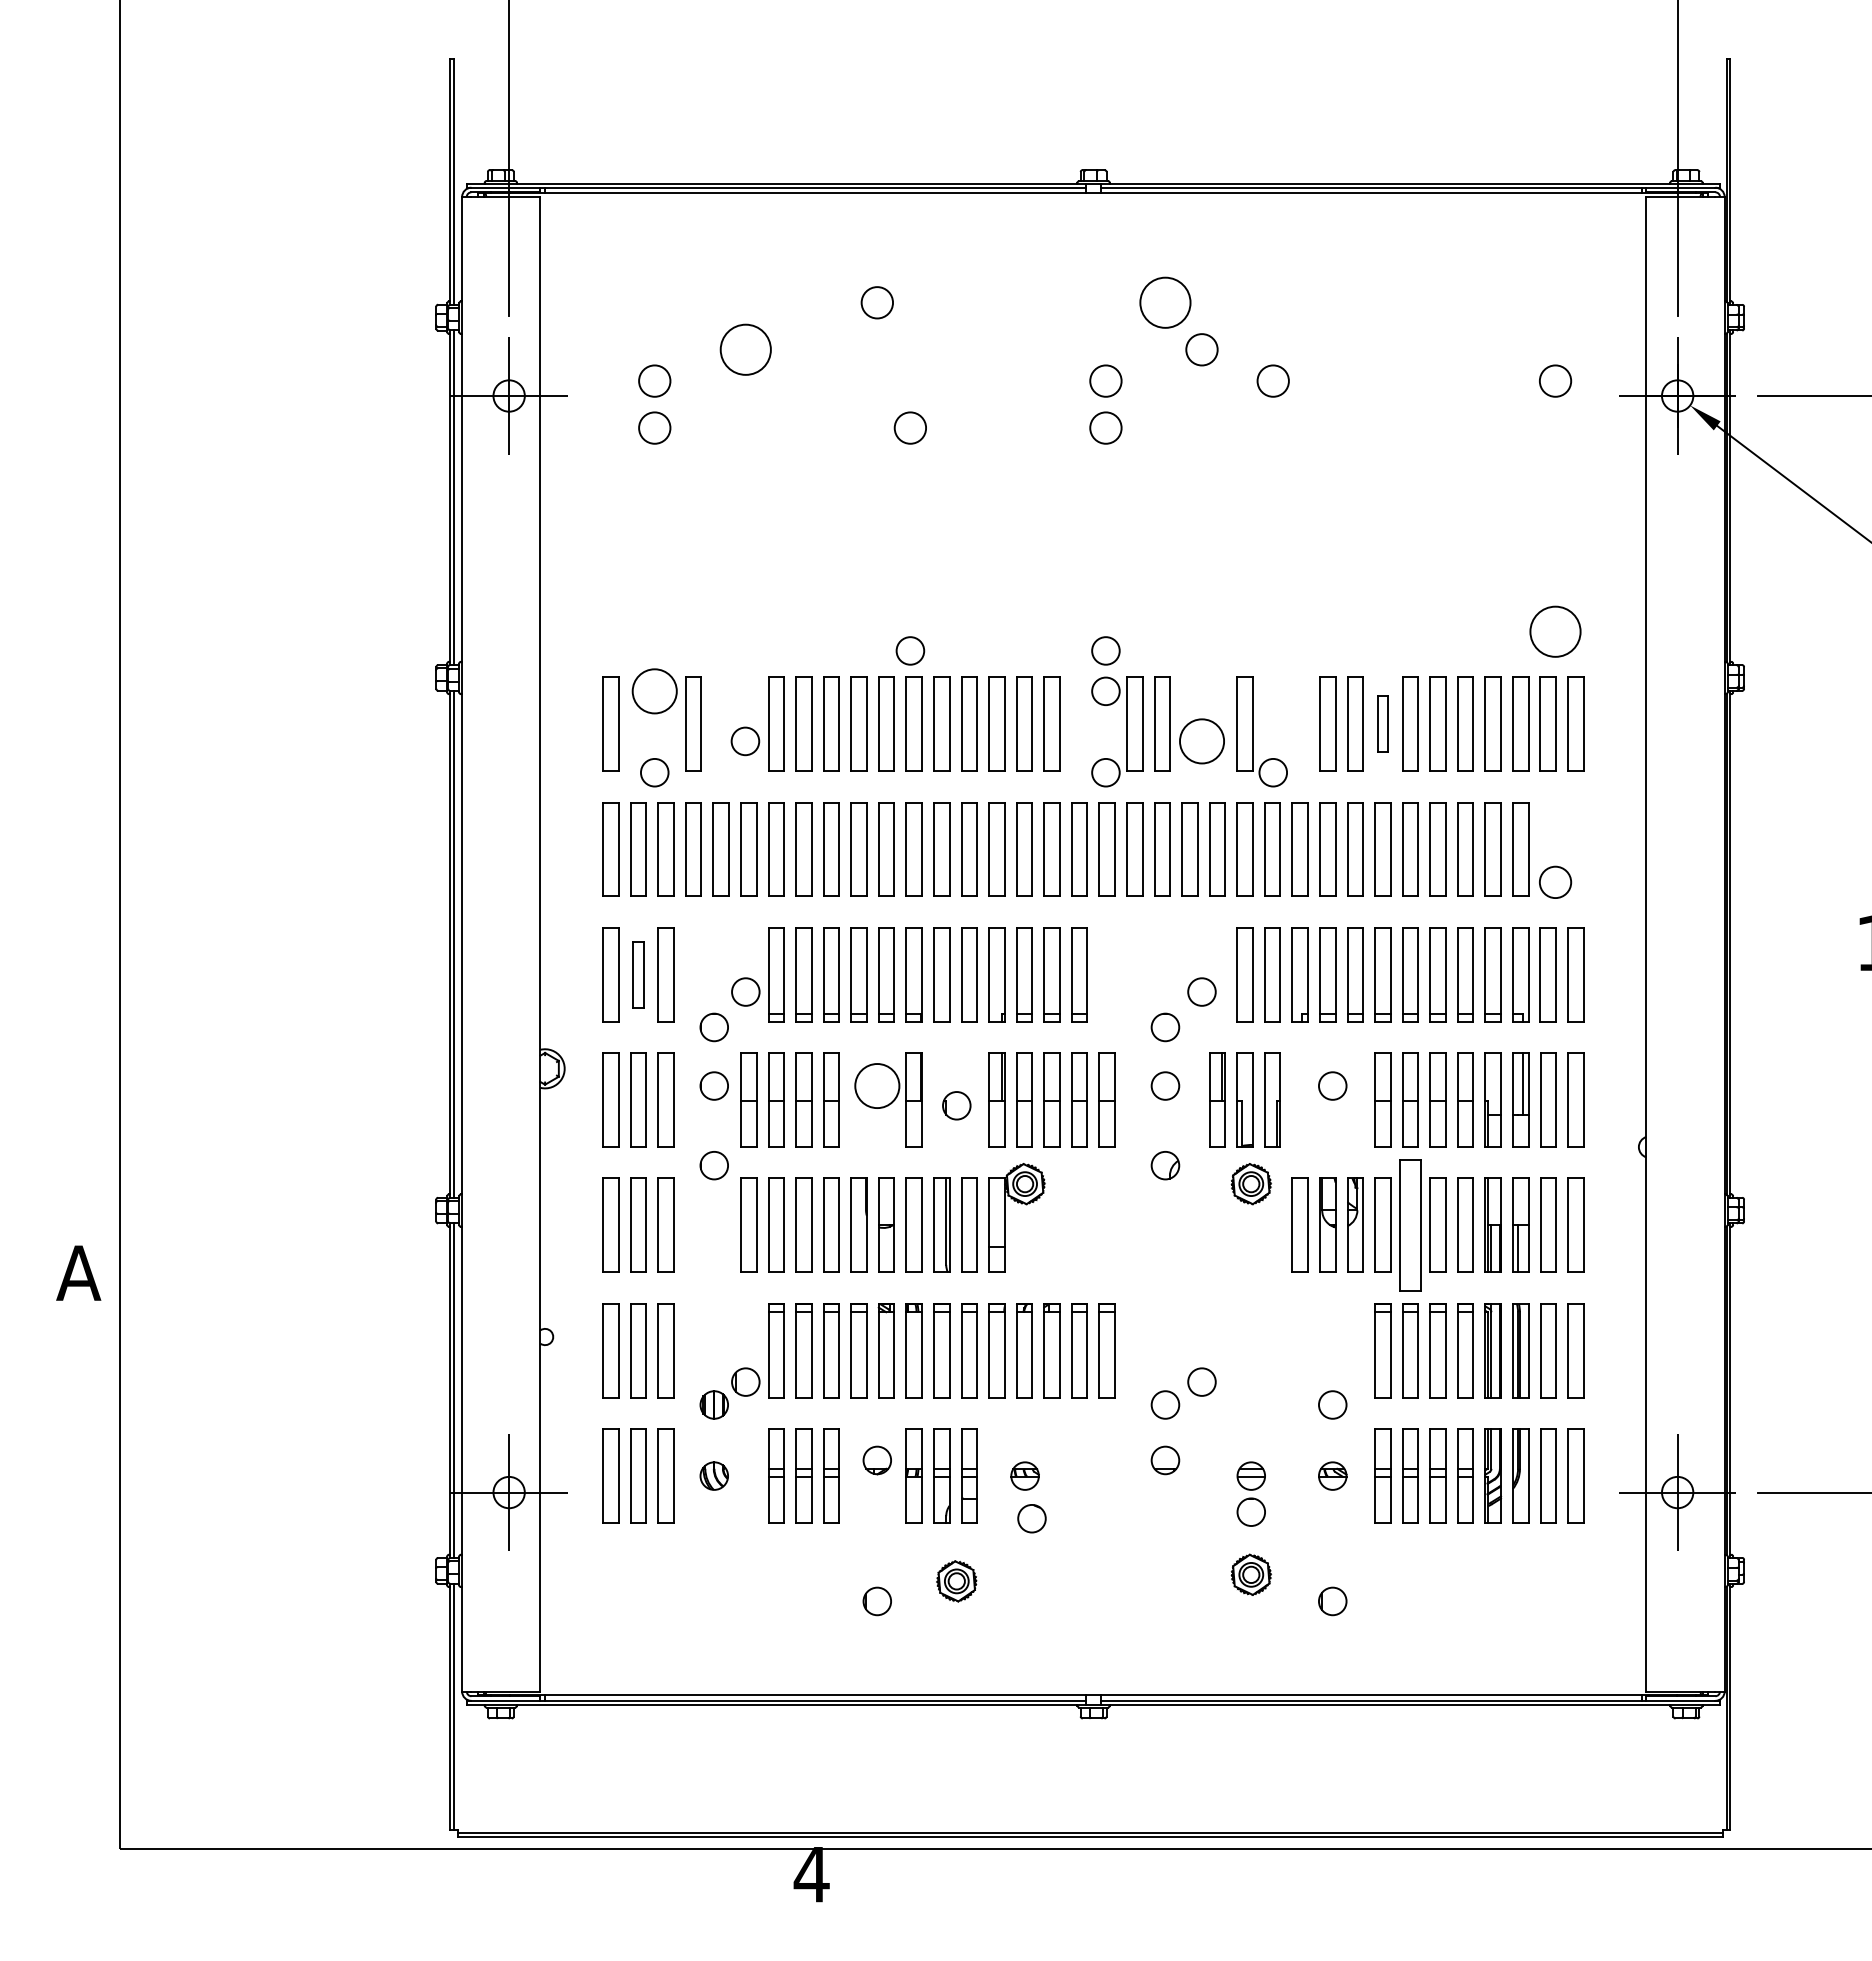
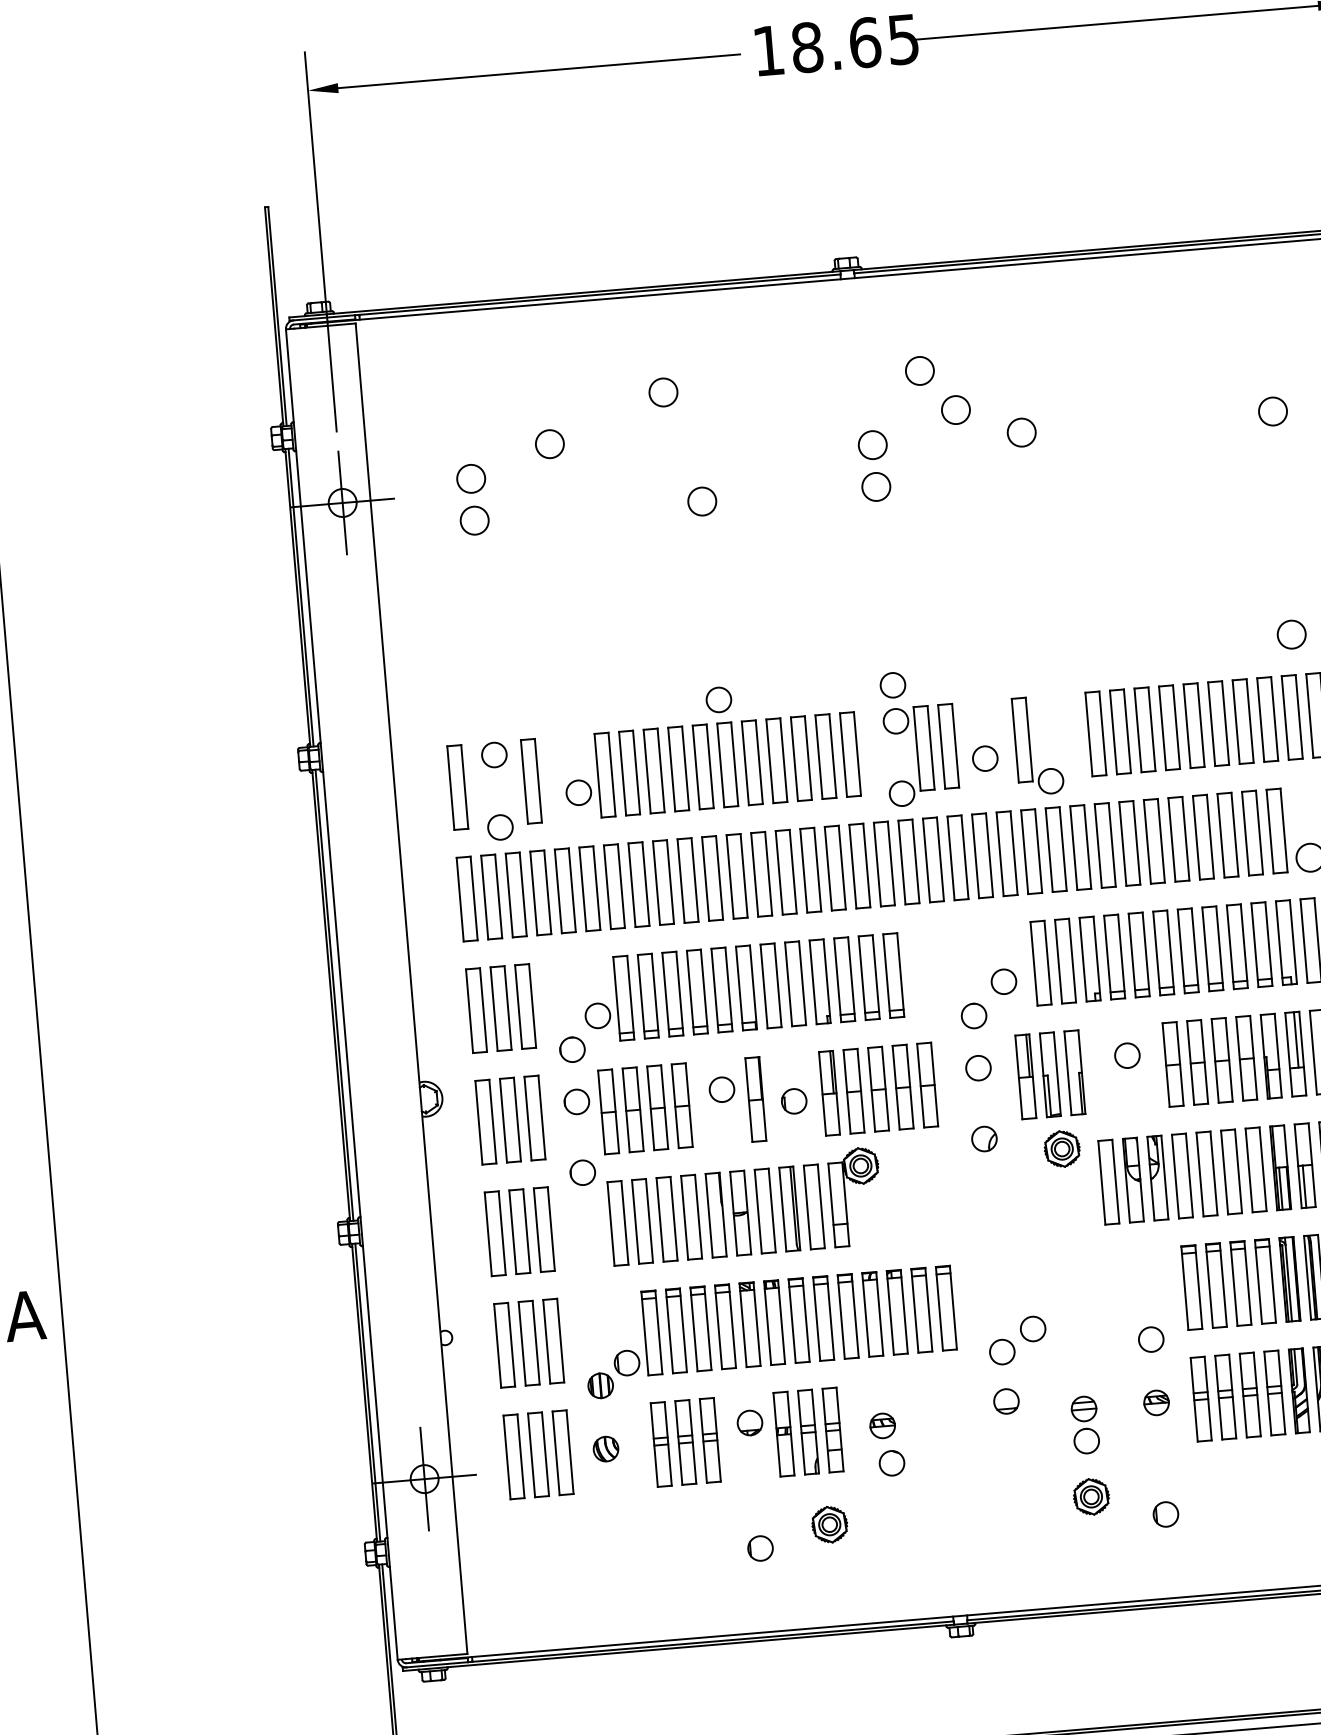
circle: (1165, 302) -> (919, 370), size x0.62
circle: (745, 349) -> (549, 443), size x0.62
circle: (1555, 631) -> (1291, 634), size x0.62
circle: (654, 691) -> (494, 755), size x0.62
part: (1382, 723) -> (1144, 729), size x1.67
circle: (1201, 741) -> (984, 758), size x0.62
part: (638, 974) -> (501, 1008), size x1.43
circle: (877, 1085) -> (722, 1089), size x0.62
part: (1410, 1224) -> (1206, 1173), size x0.71

